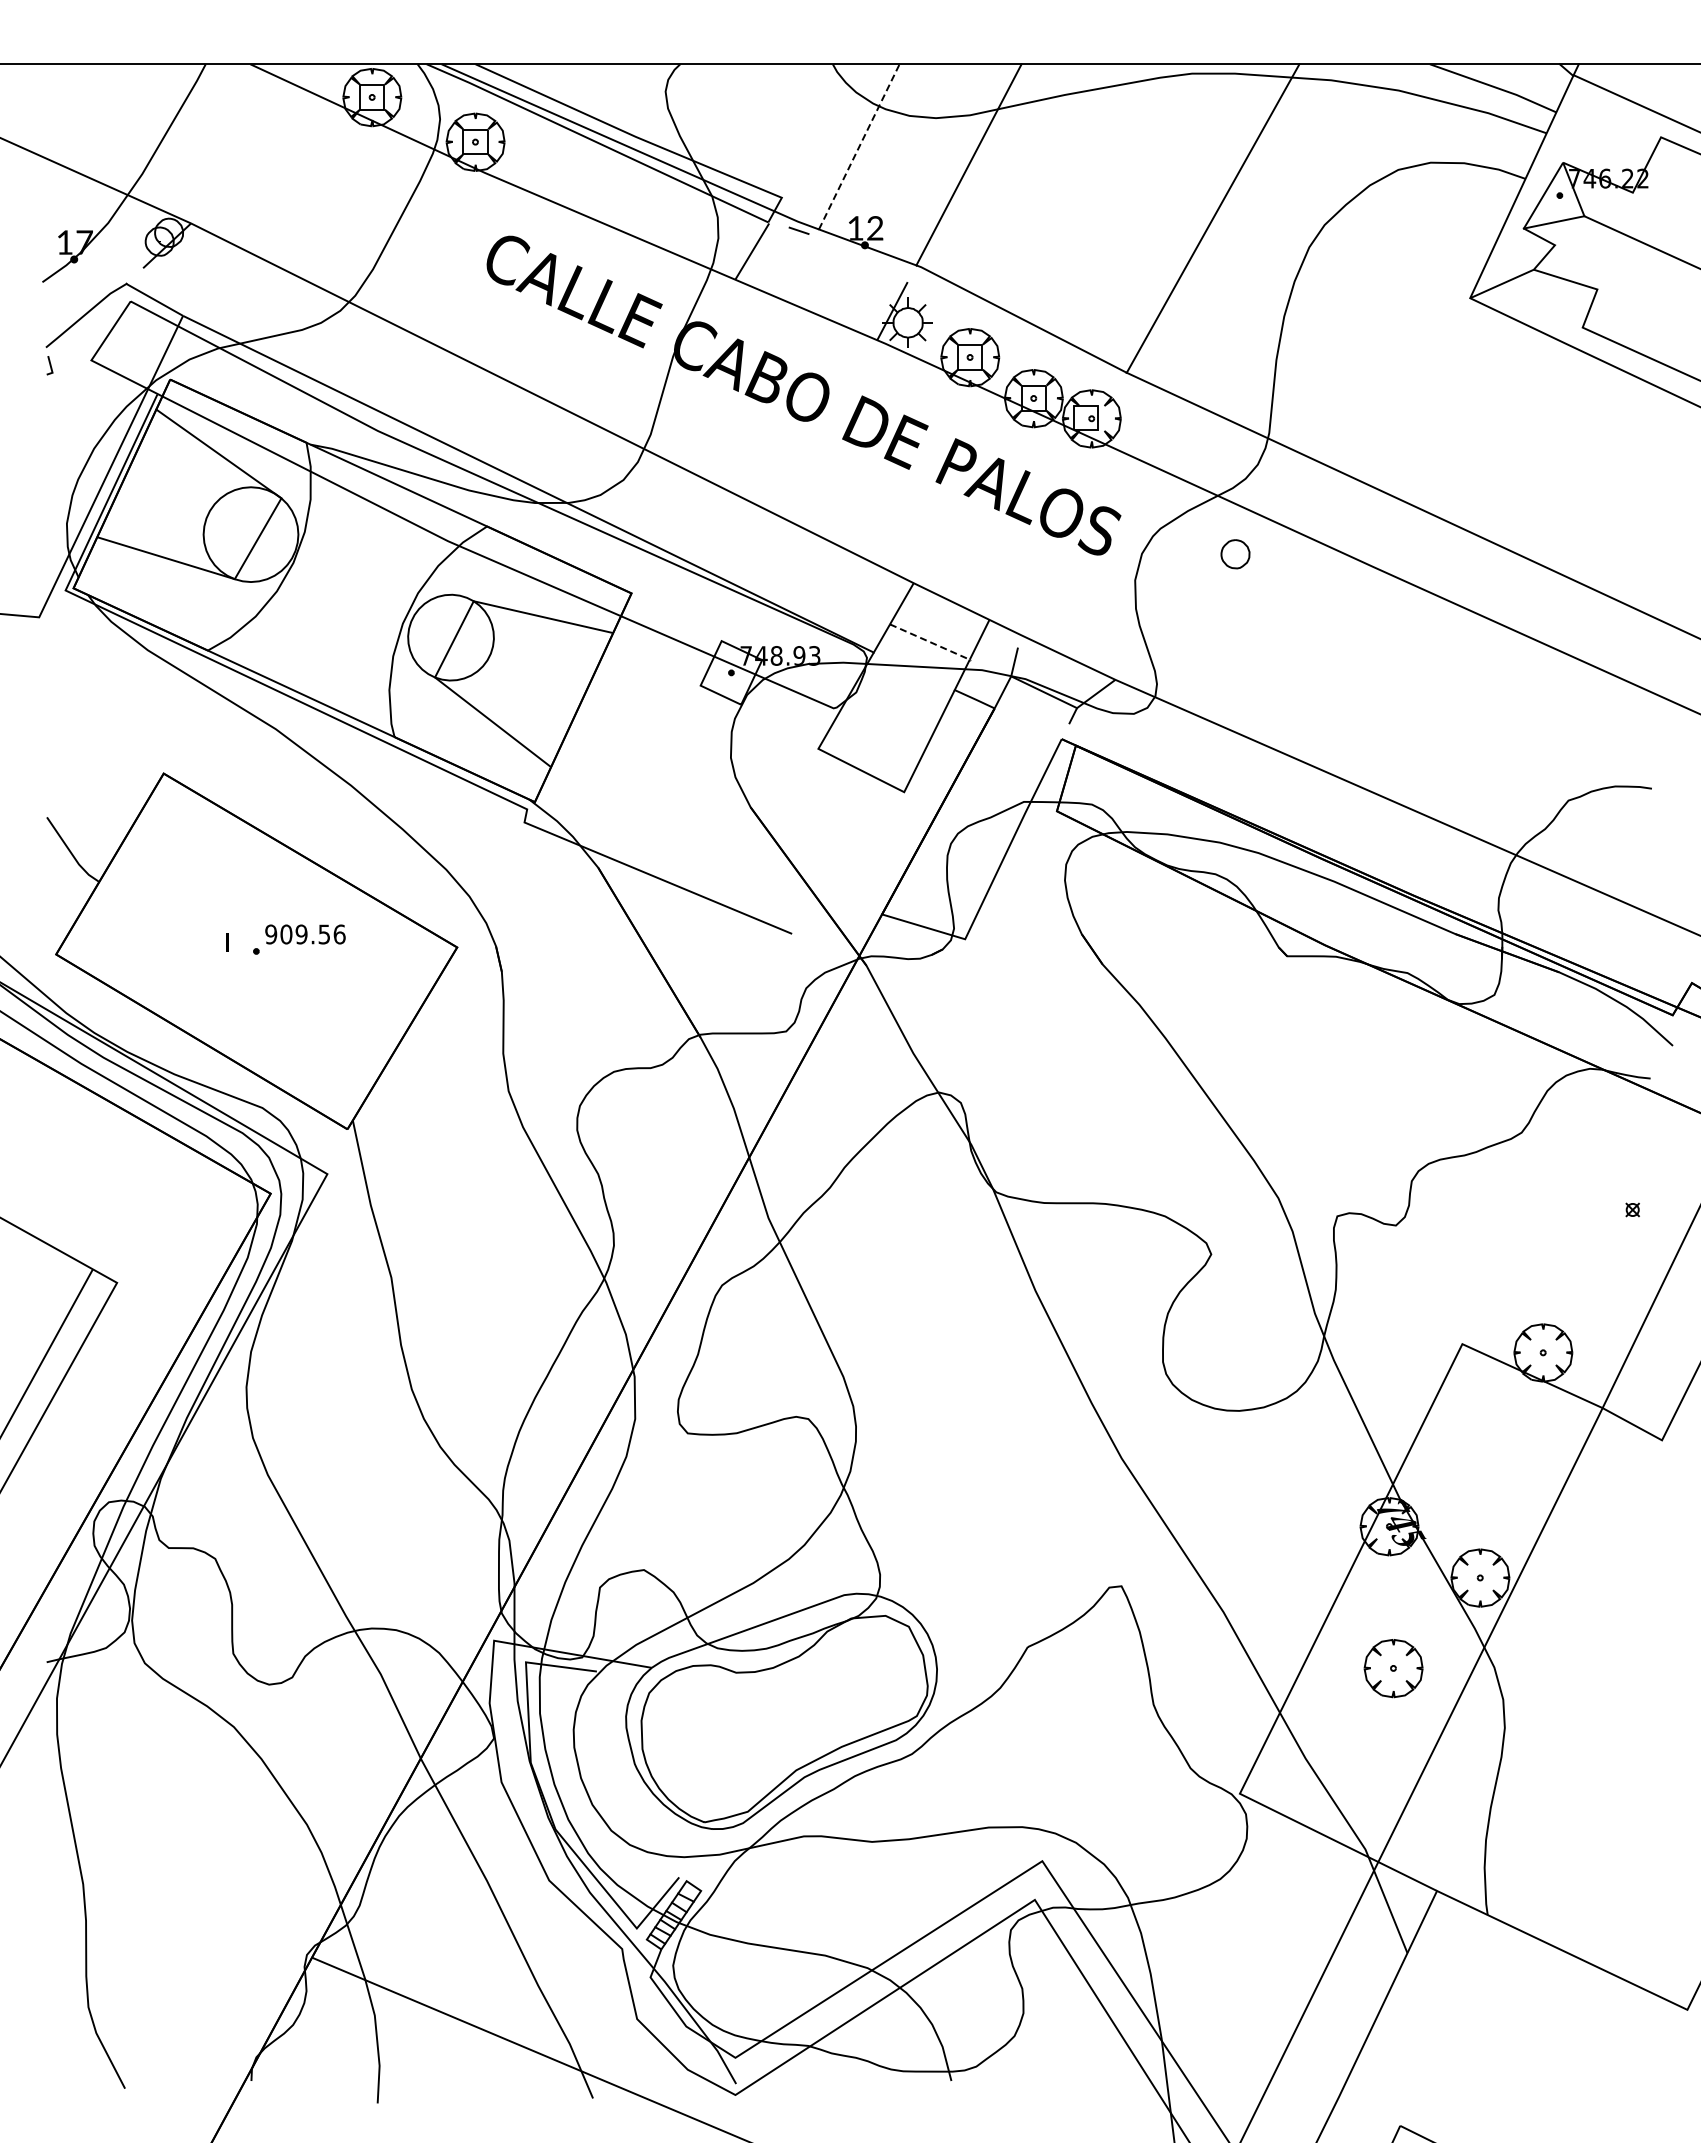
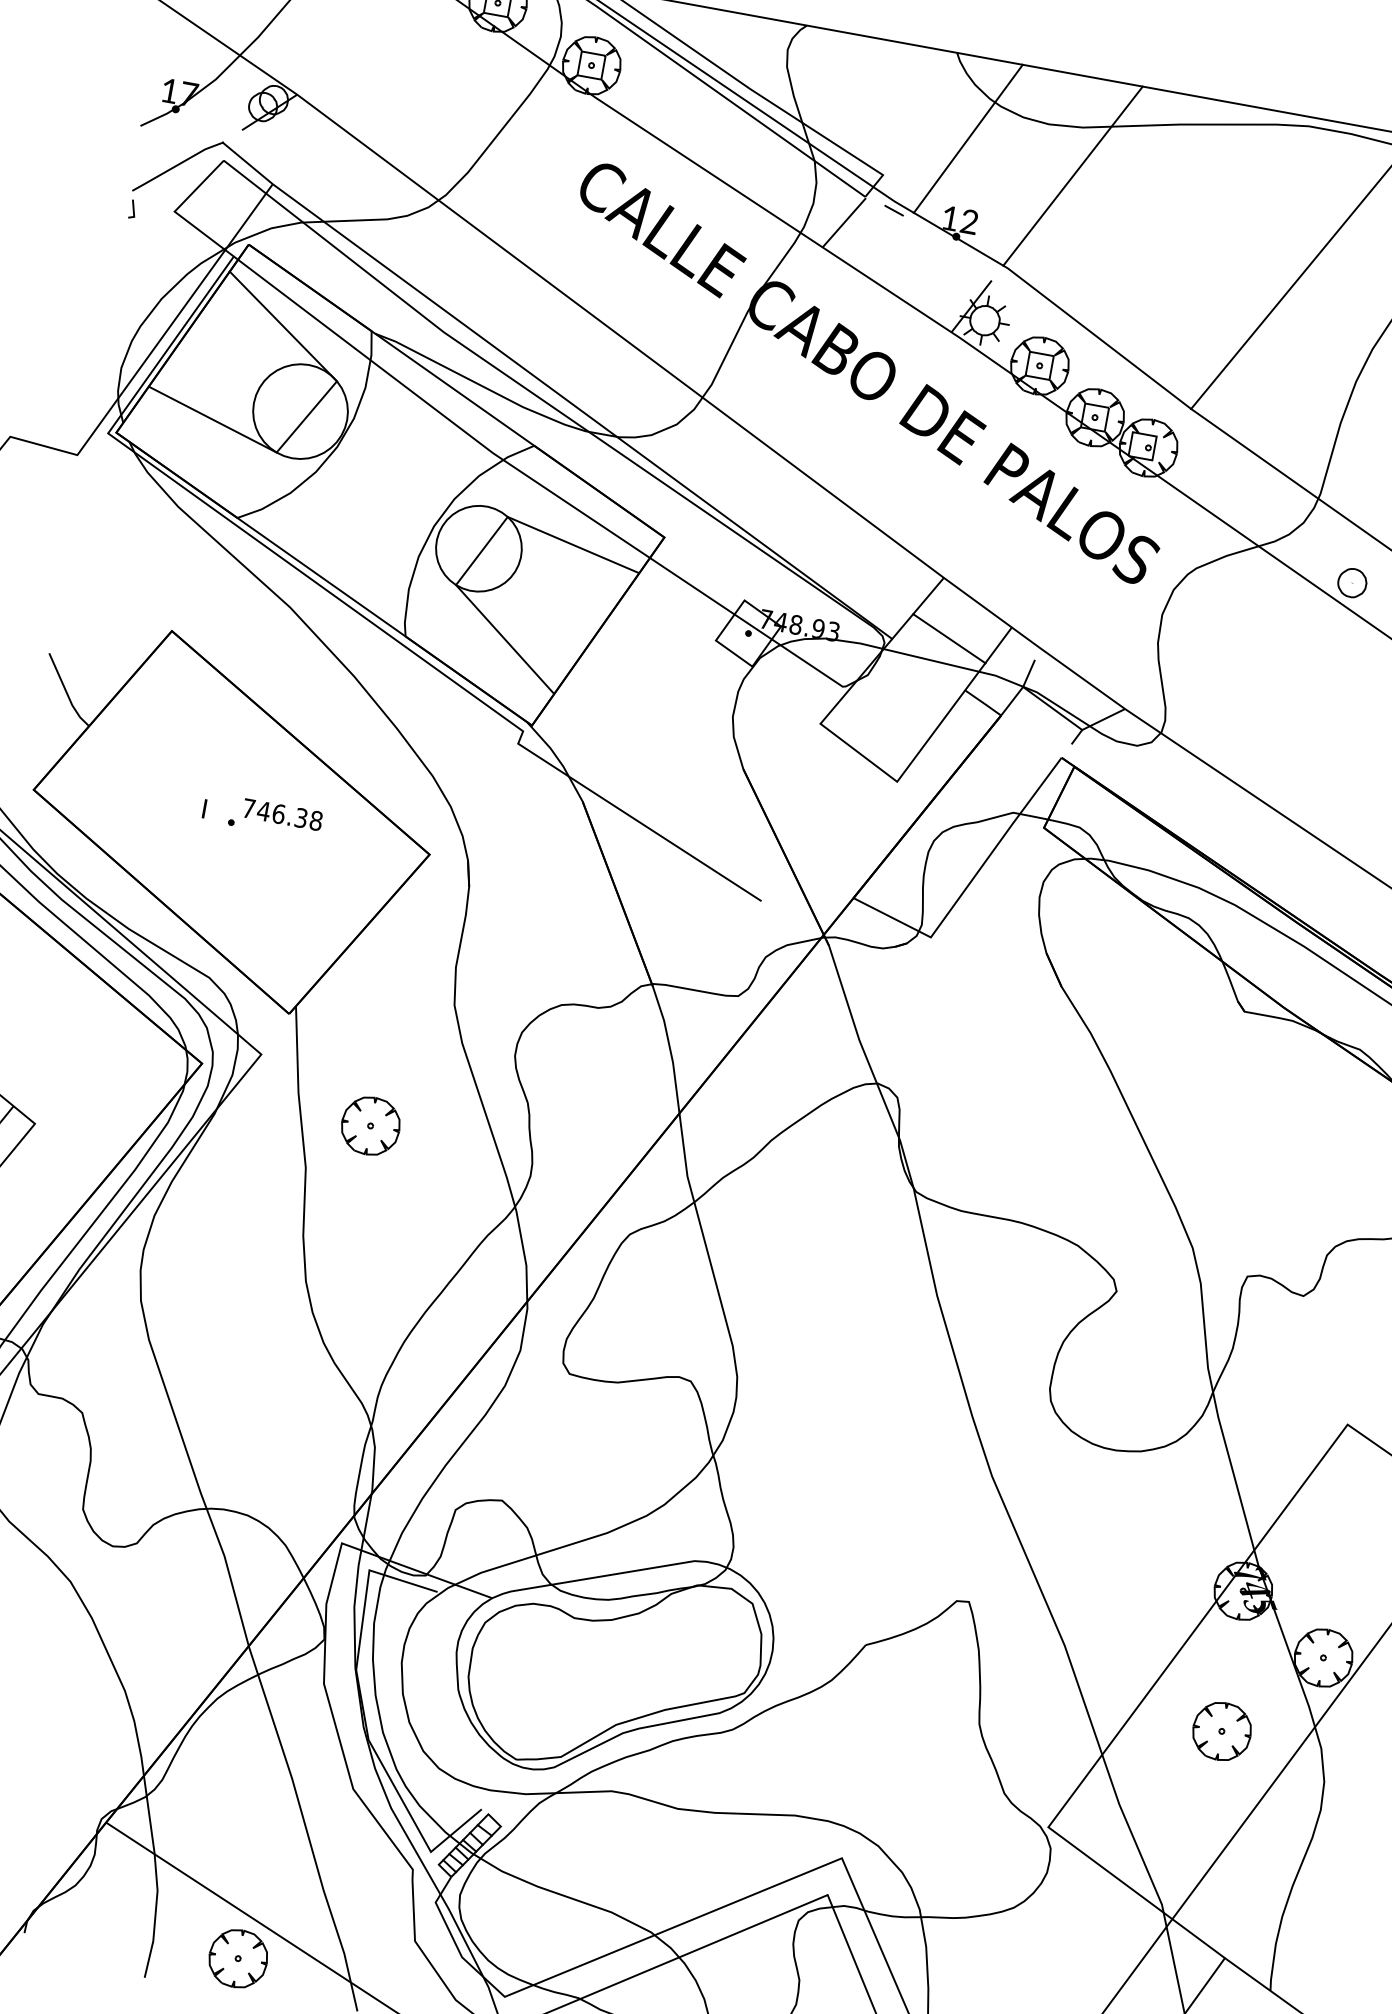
line: (859, 146) -> (968, 138), dashed -> solid
part: (1235, 554) -> (1352, 583), moved
line: (929, 642) -> (948, 639), dashed -> solid
text: (305, 934) -> (282, 814), 909.56 -> 746.38
part: (447, 1224) -> (370, 1125), added
part: (466, 2067) -> (238, 1958), added

